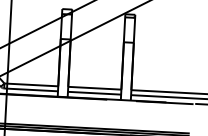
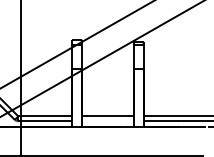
line: (94, 93) -> (107, 121), removed

